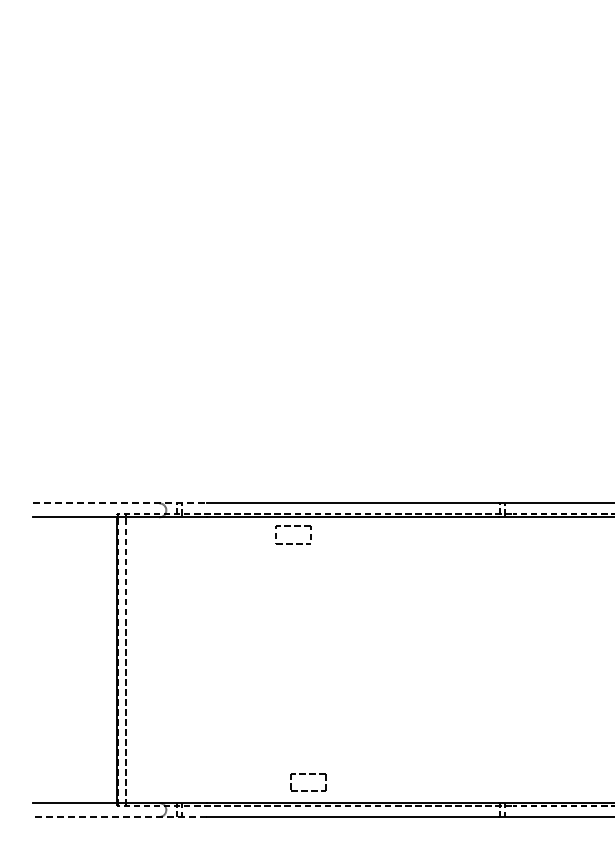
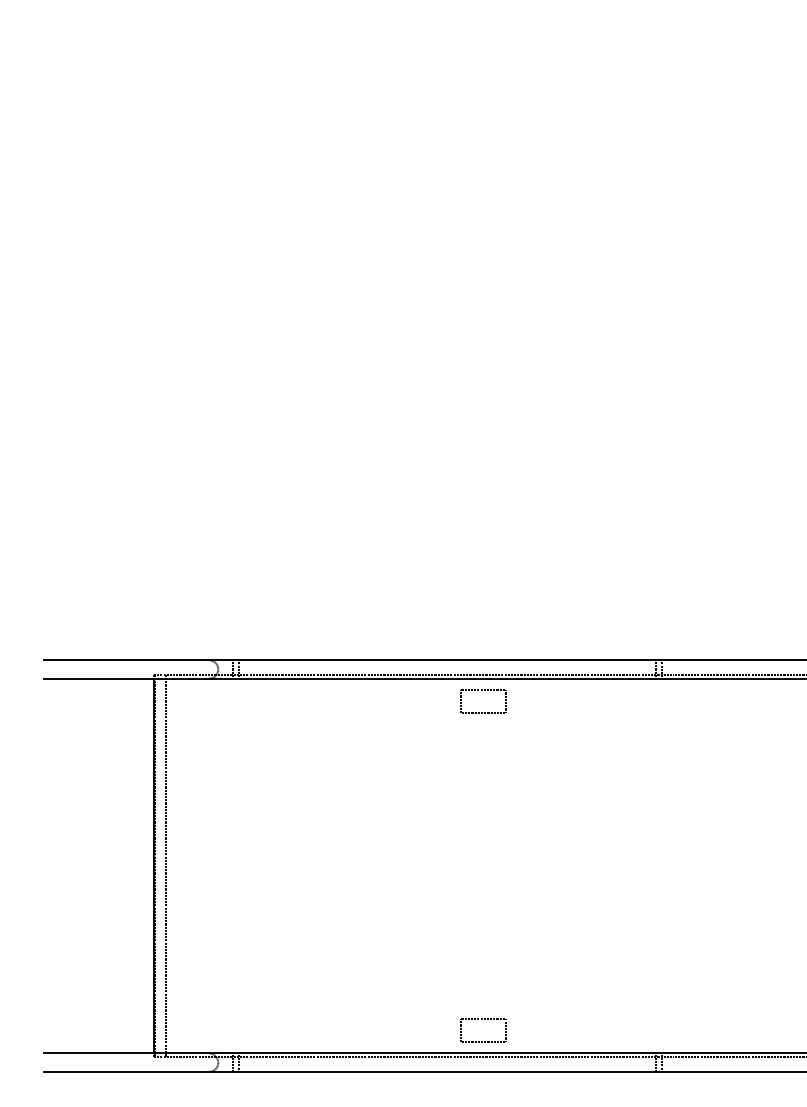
line: (120, 503) -> (158, 660), dashed -> solid
part: (294, 526) -> (484, 690), moved
part: (309, 774) -> (484, 1019), moved
line: (120, 817) -> (158, 1072), dashed -> solid

